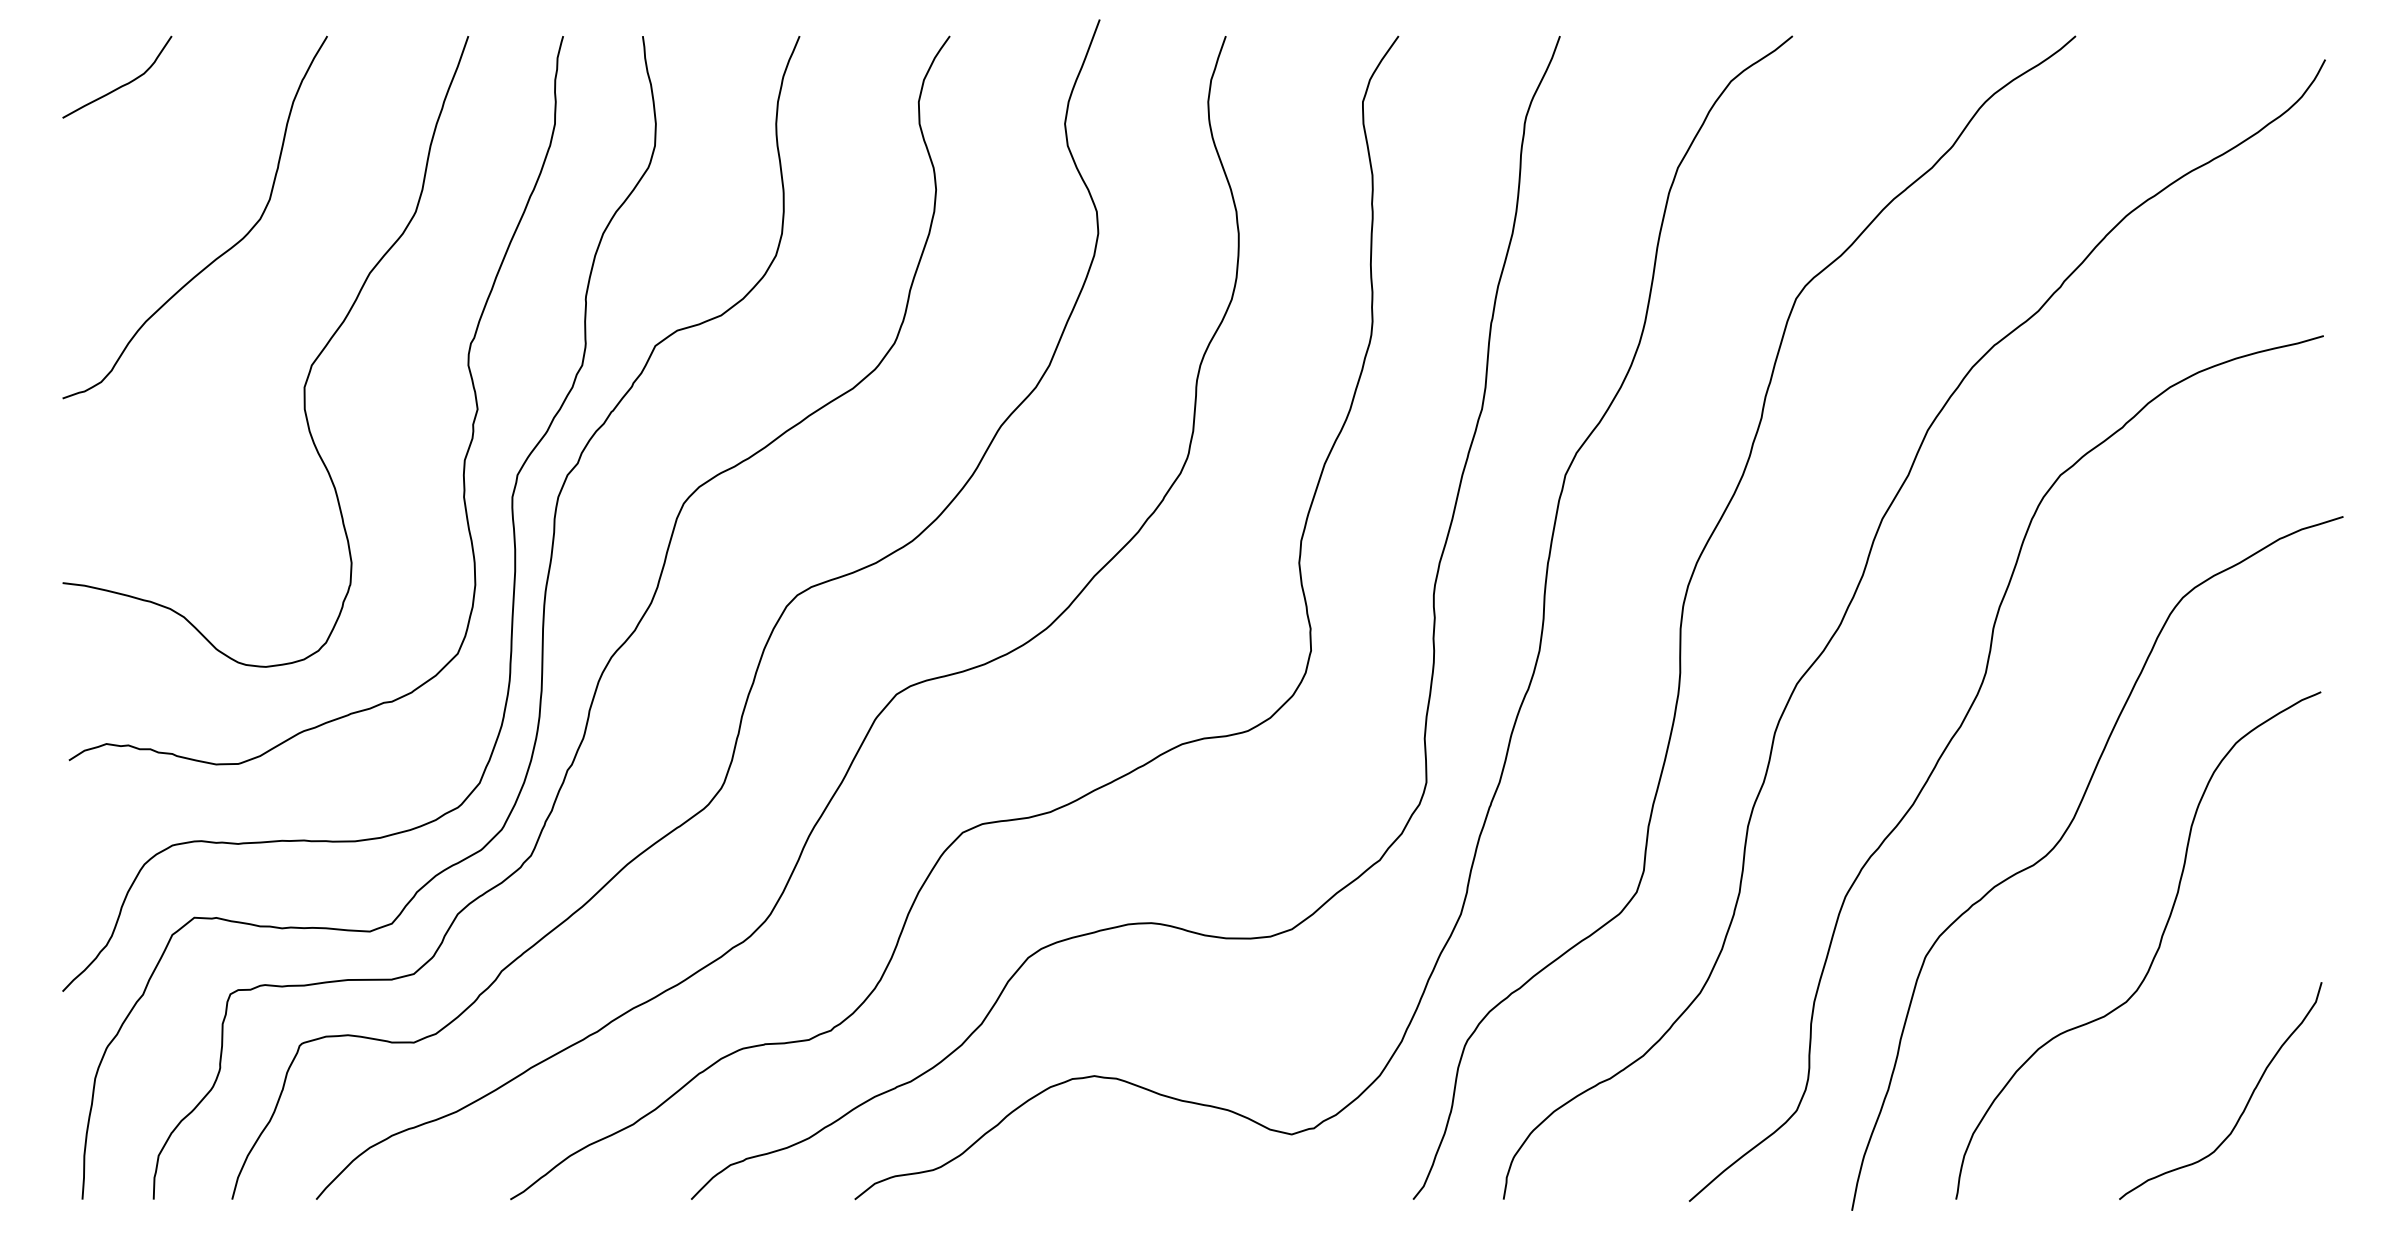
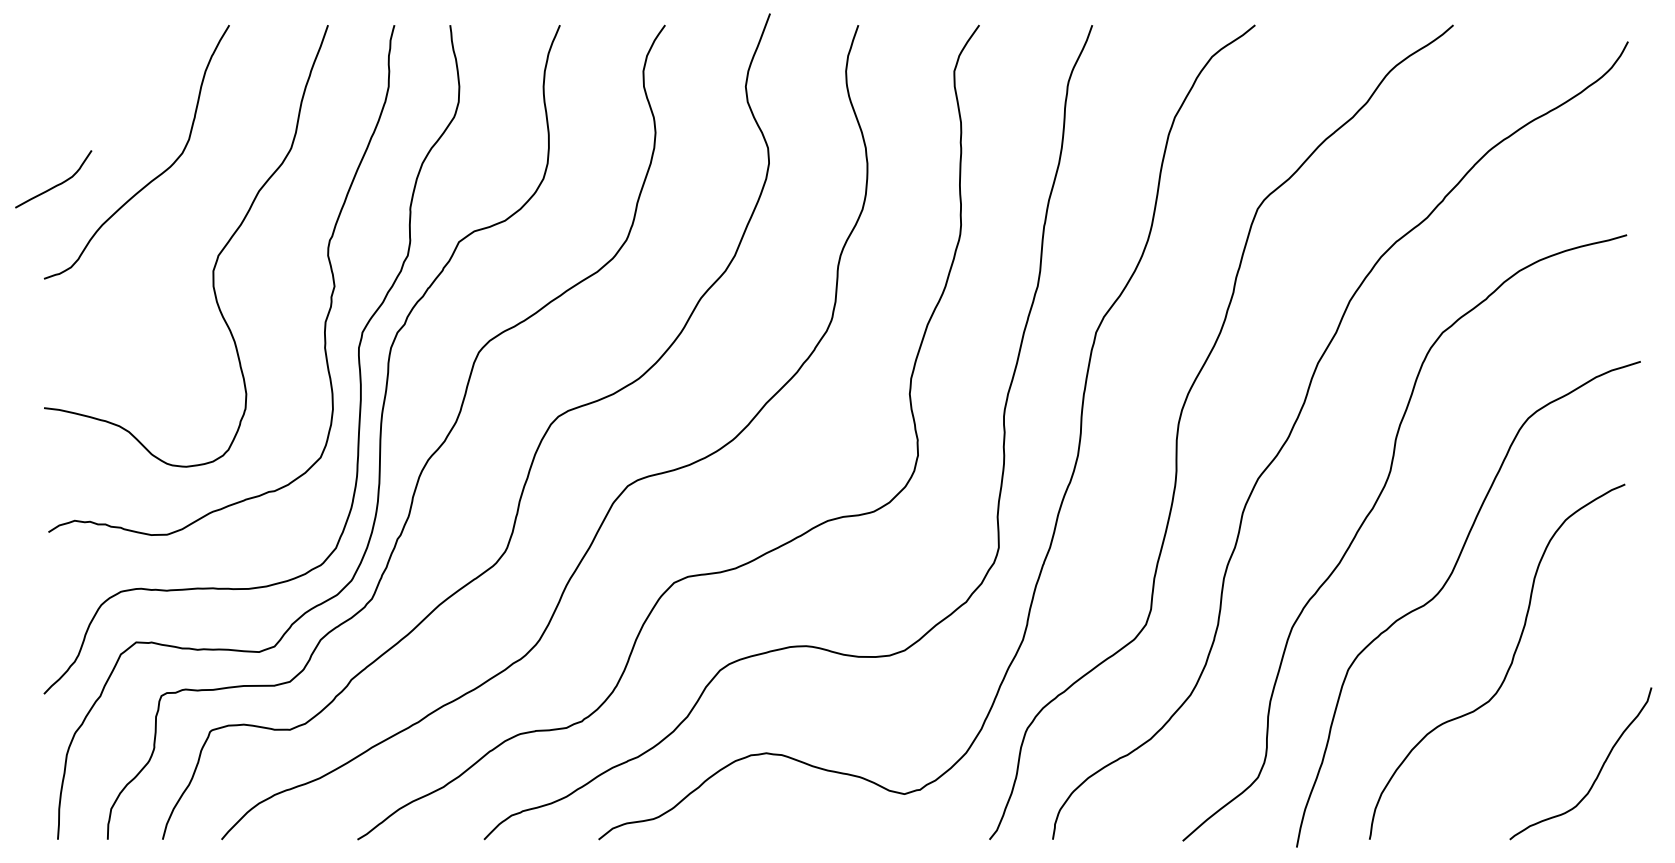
curve: (121, 85) -> (56, 185), moved
curve: (2246, 1103) -> (1598, 772), moved

